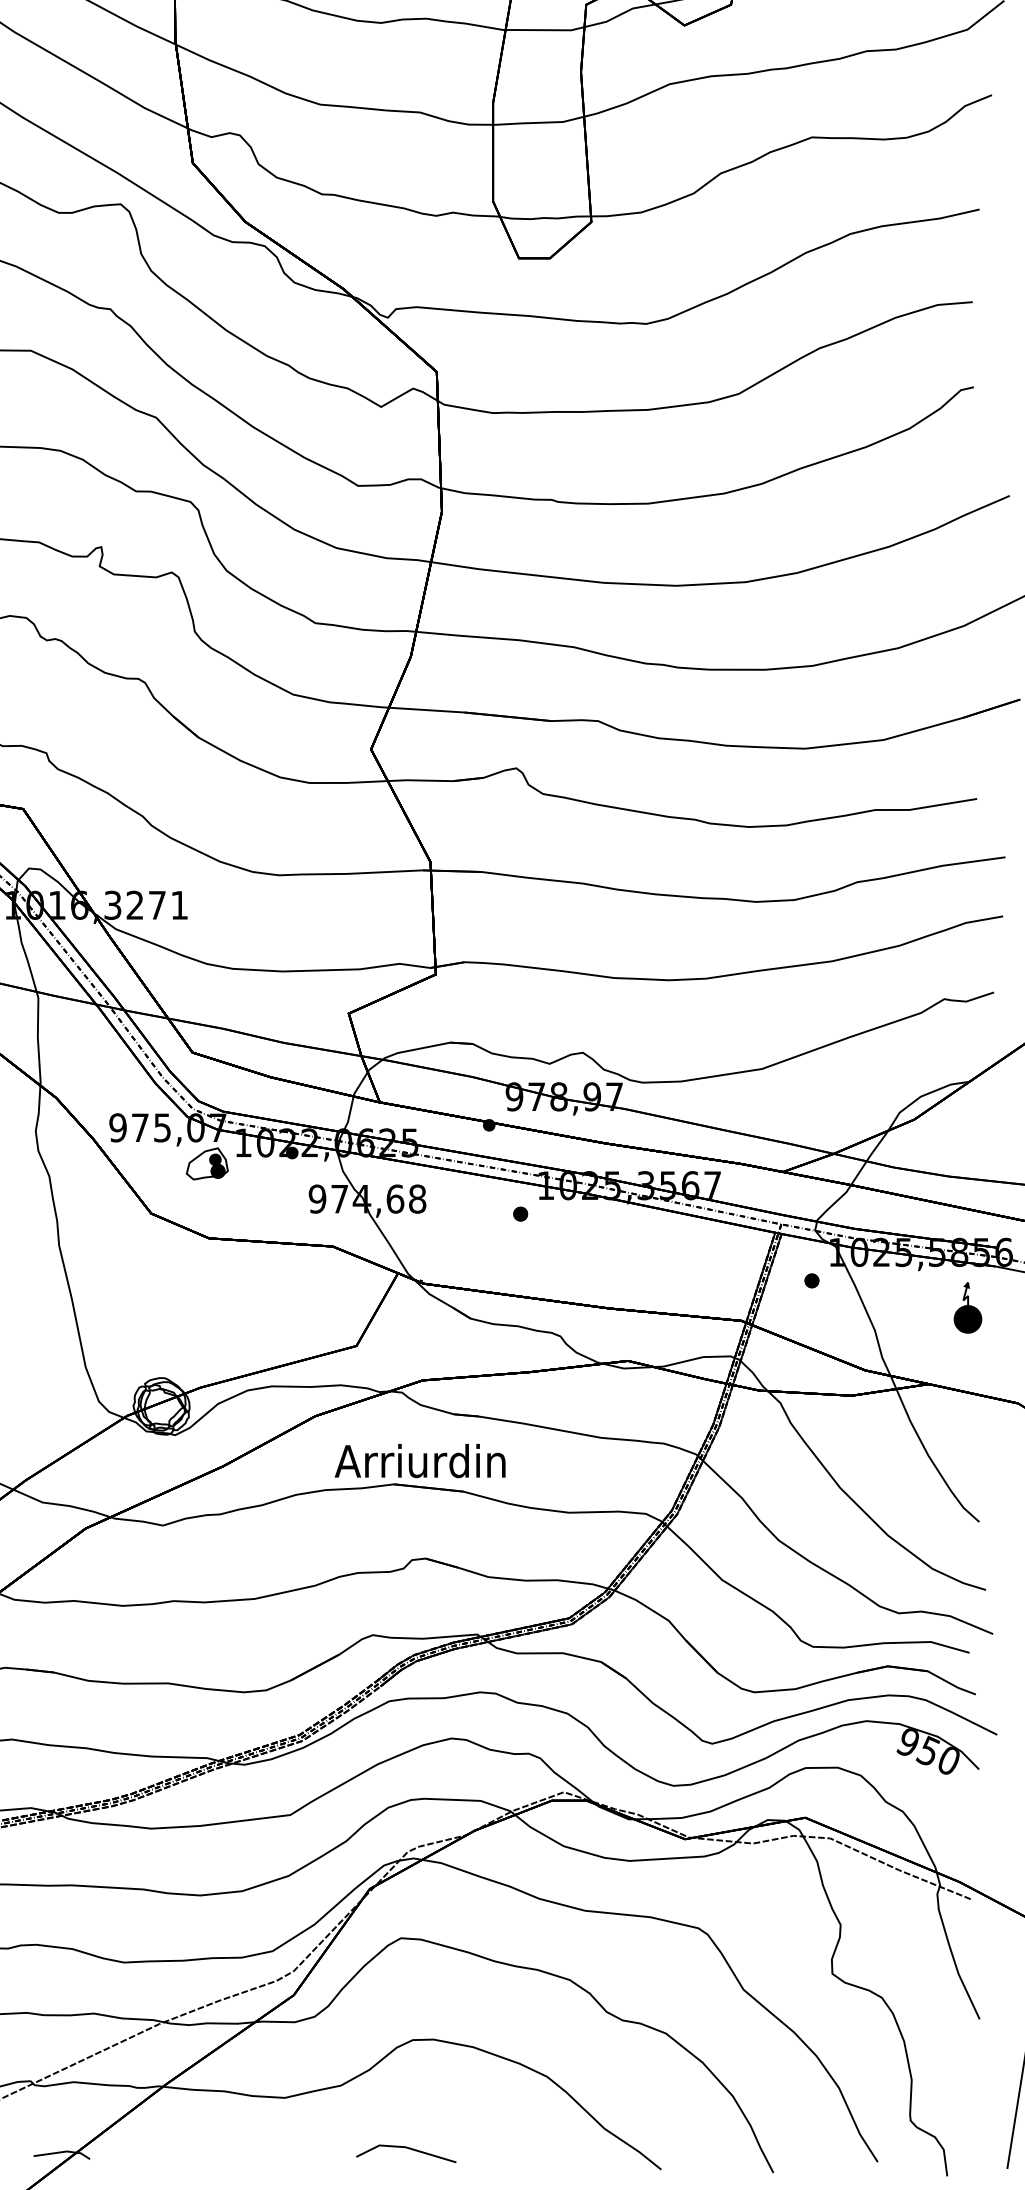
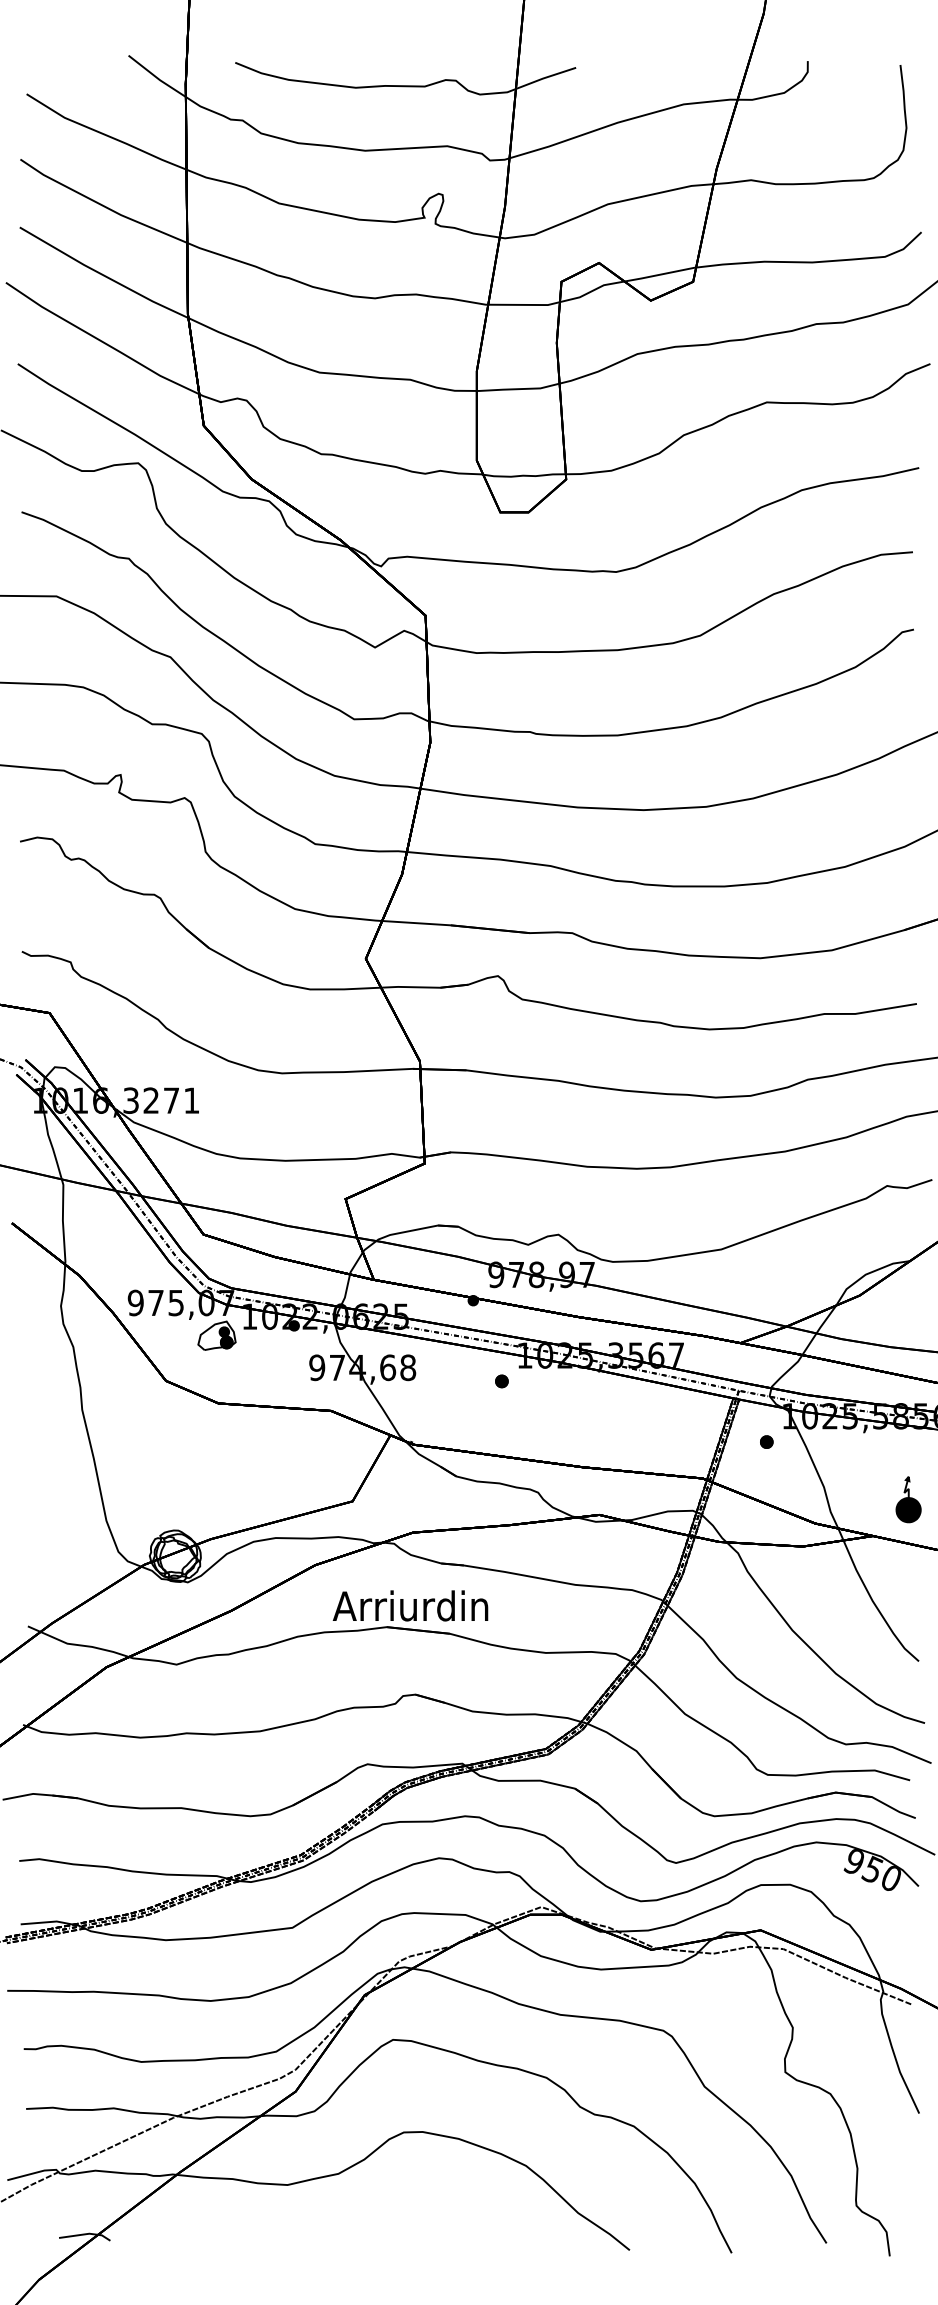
part: (967, 1307) -> (908, 1499), moved
line: (406, 2149) -> (398, 2231), removed

